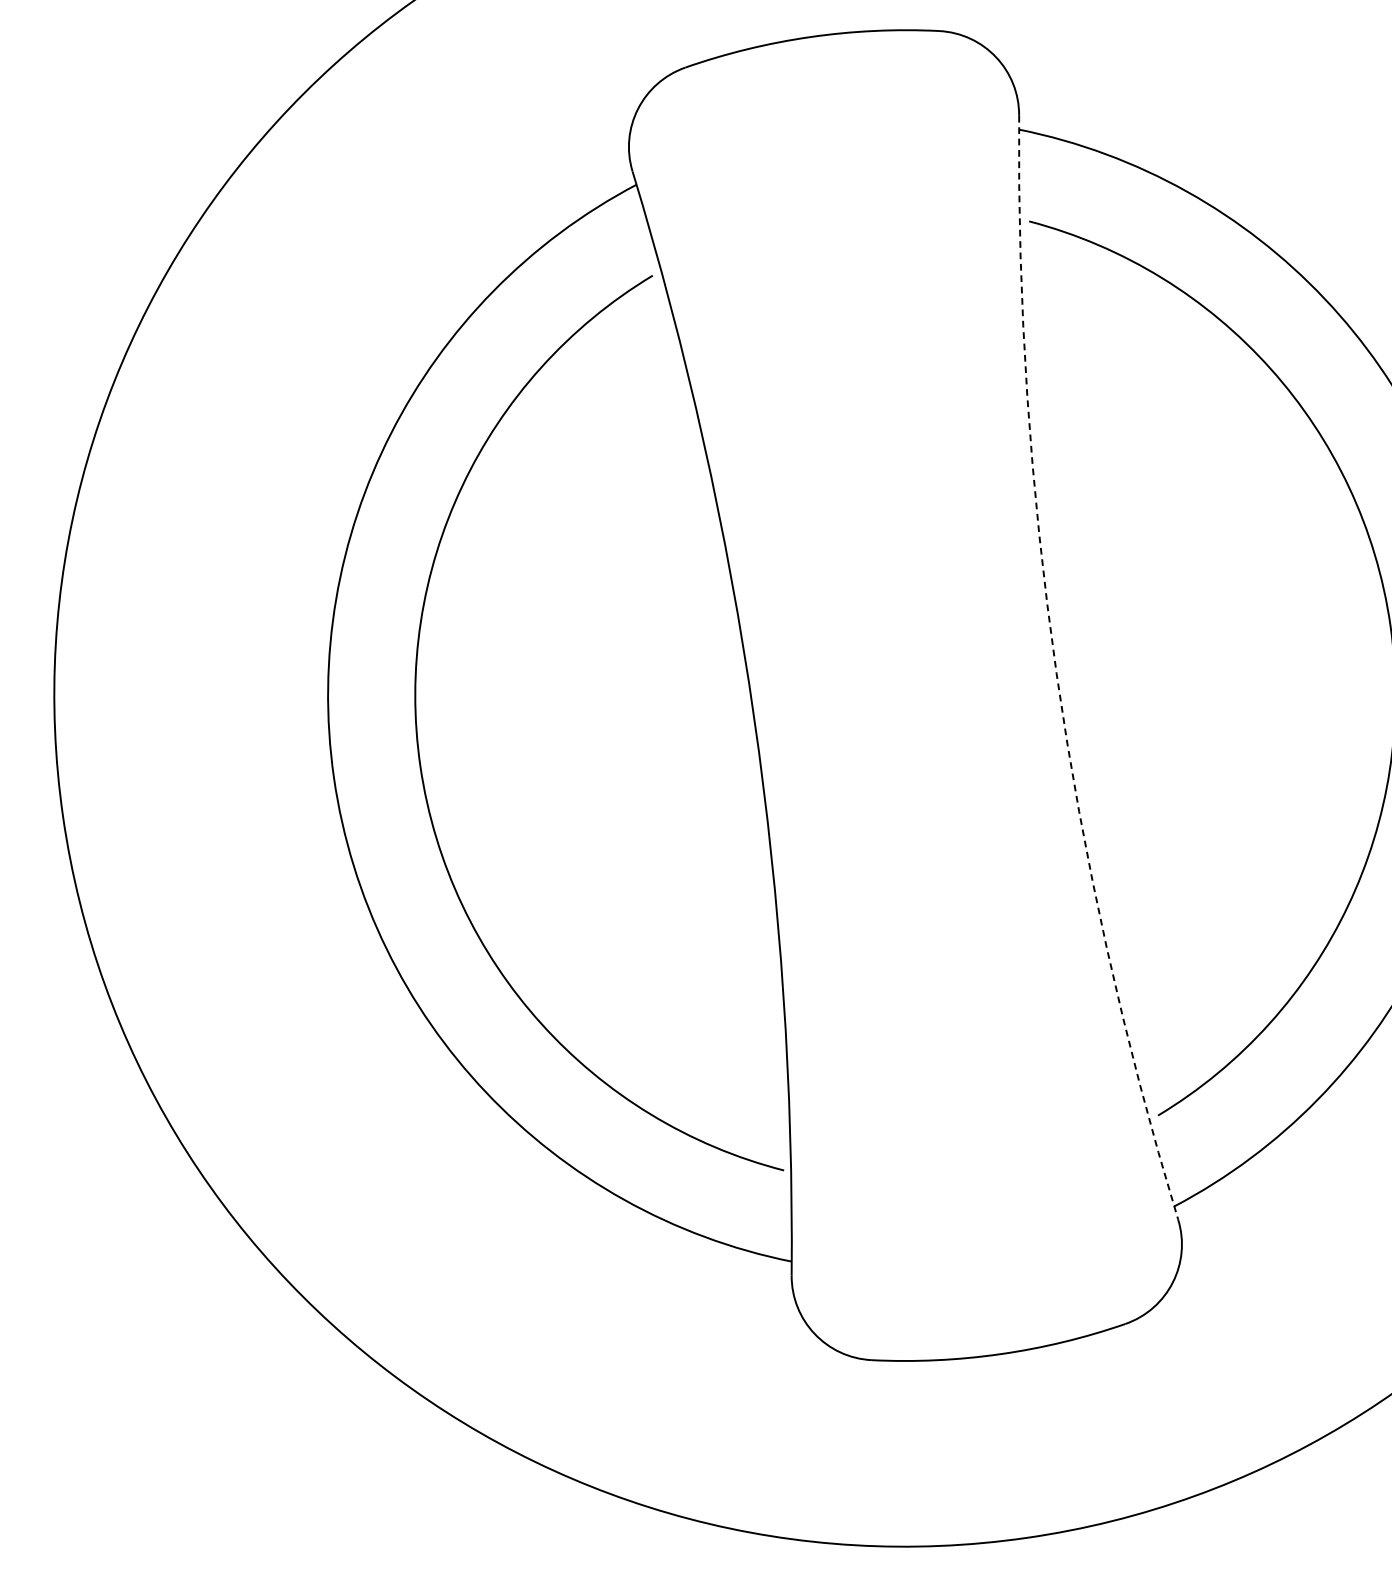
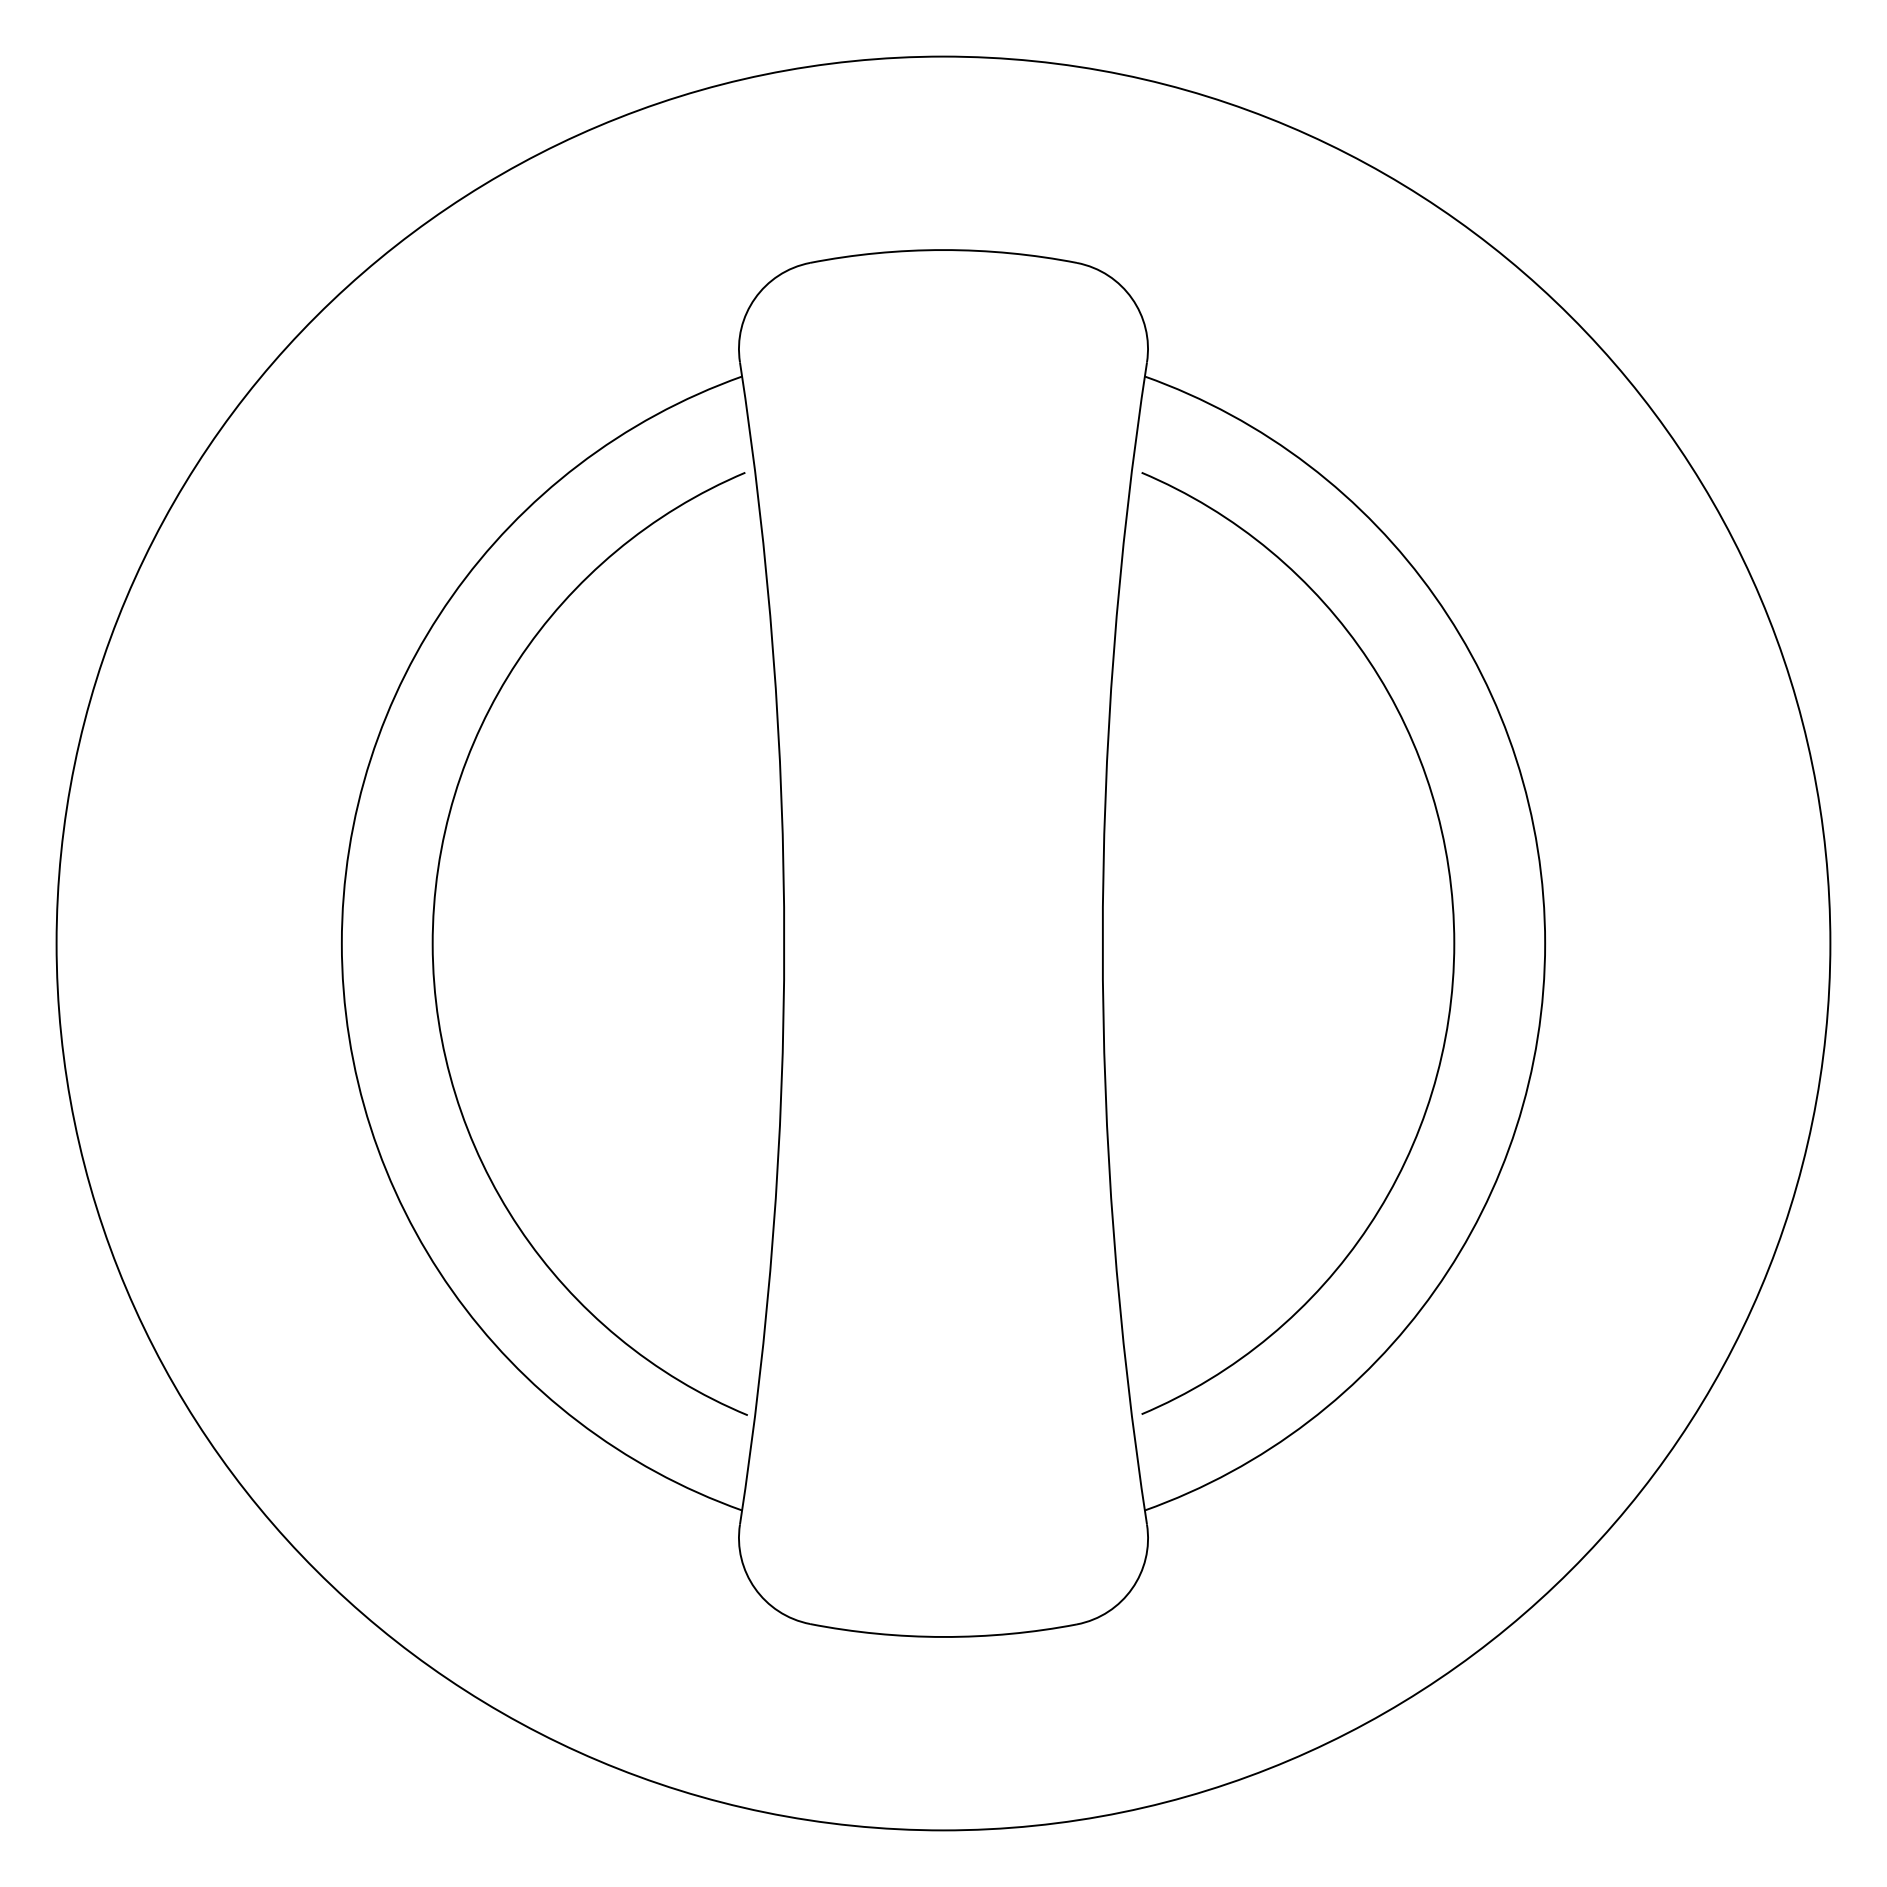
arc: (1056, 673) -> (1102, 943), dashed -> solid

